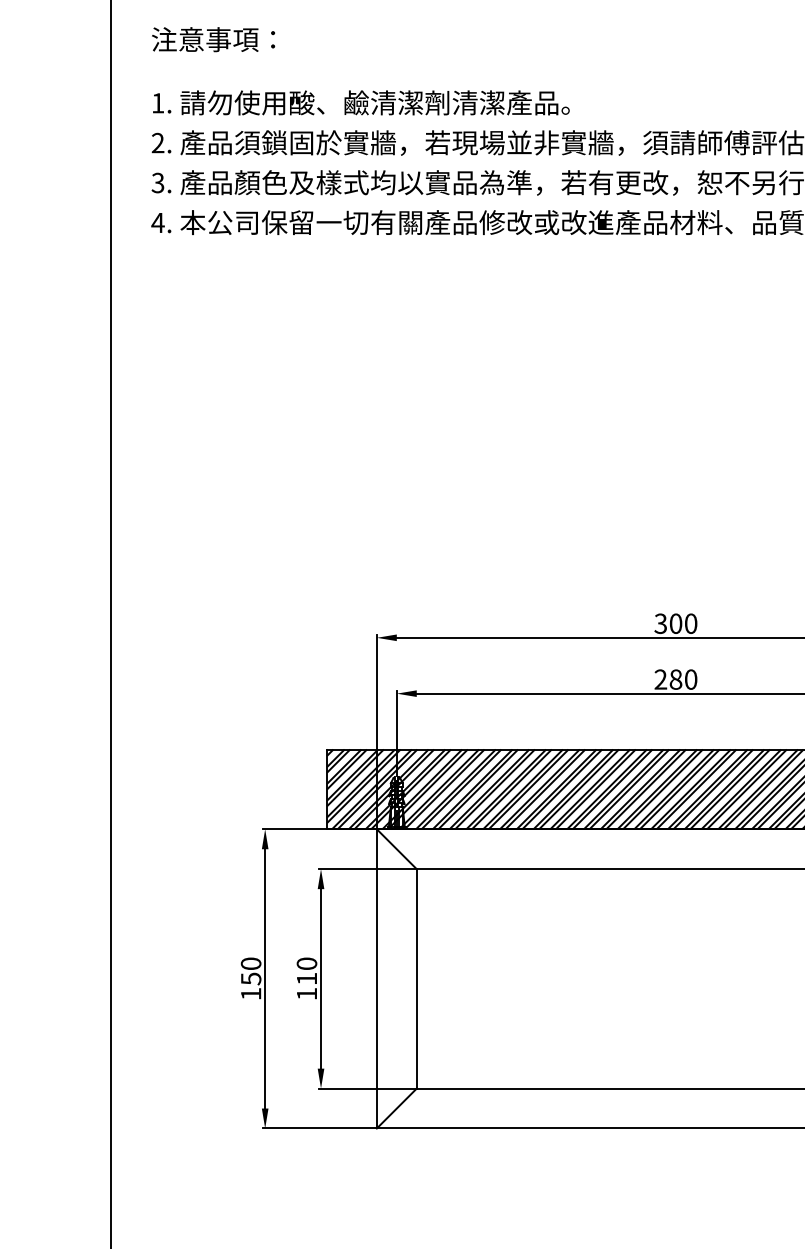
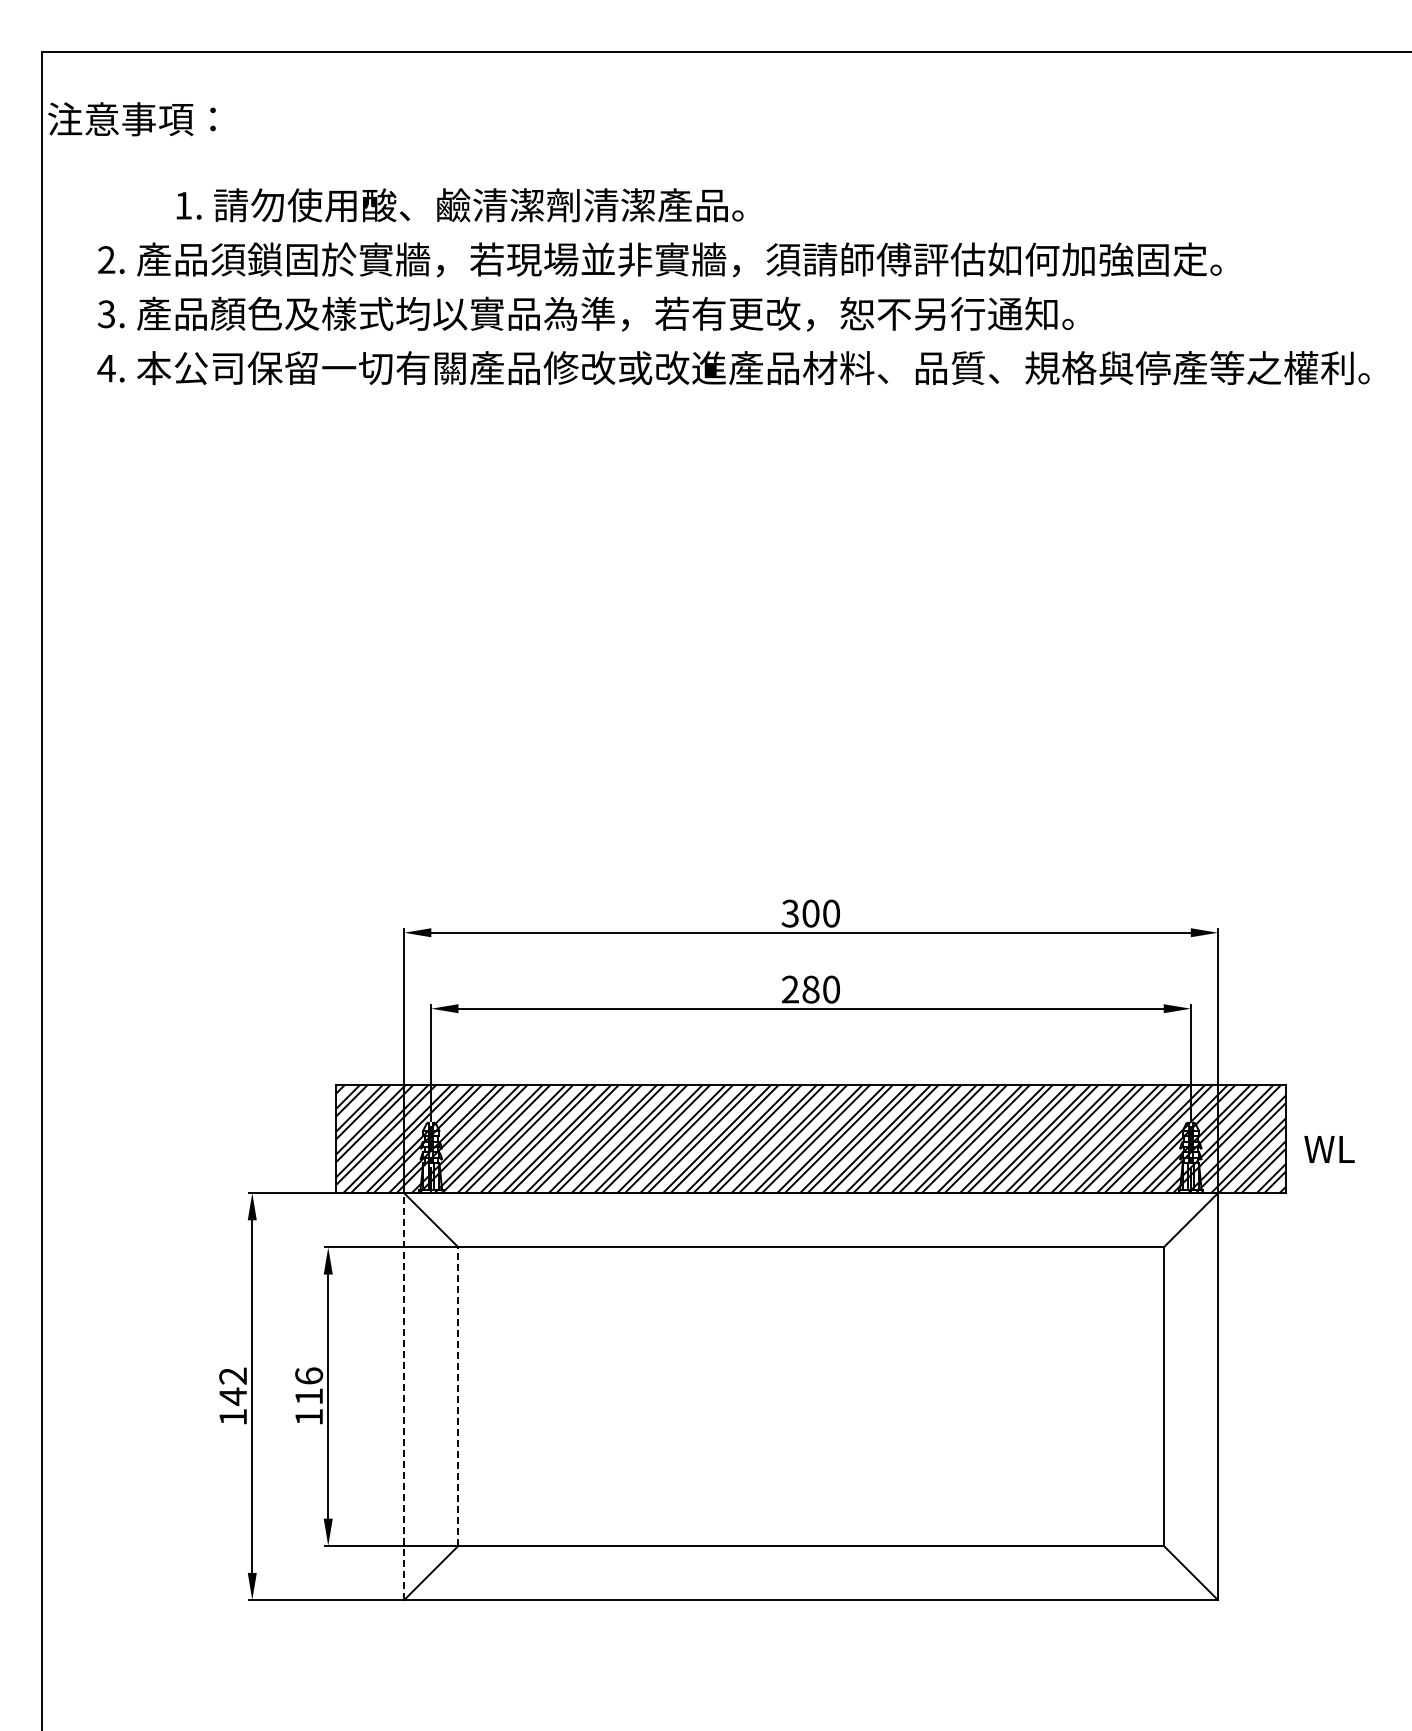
text: (213, 39) -> (131, 119), moved
text: (360, 103) -> (459, 205), moved
text: (307, 963) -> (309, 1375), 110 -> 116
text: (251, 971) -> (233, 1386), 150 -> 142
line: (377, 978) -> (404, 1396), solid -> dashed
line: (416, 978) -> (458, 1396), solid -> dashed

